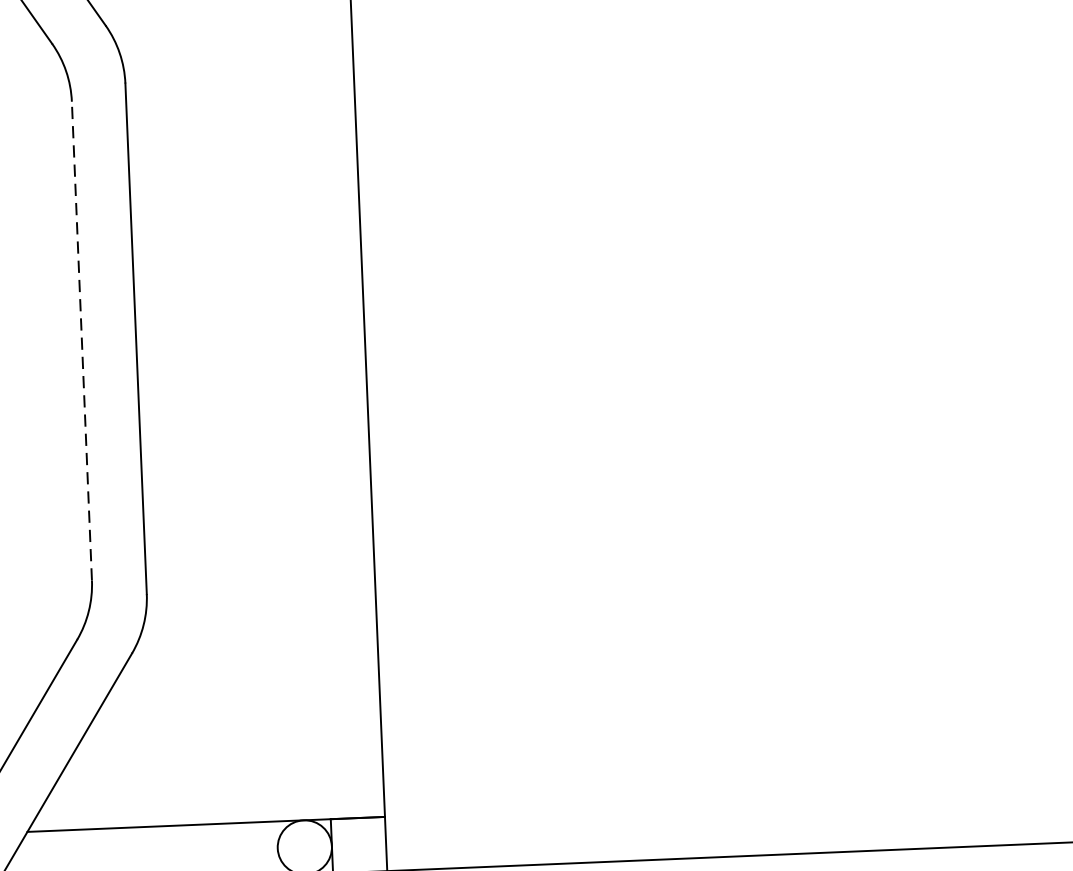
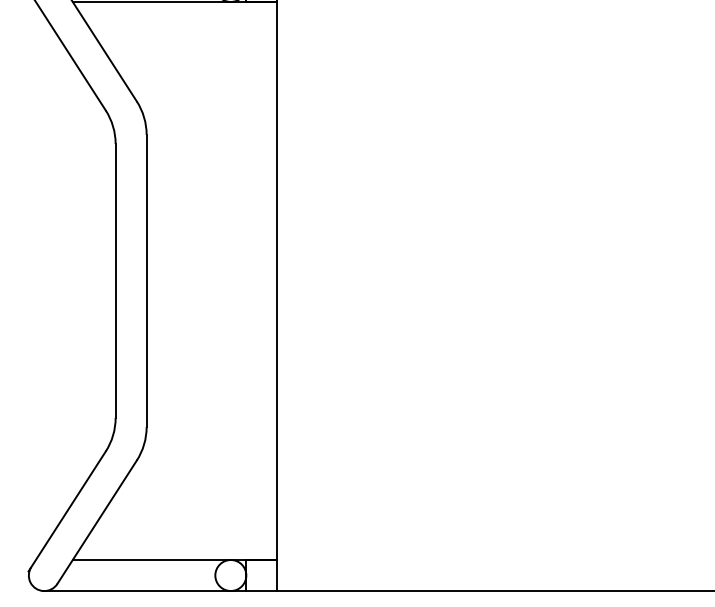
line: (81, 342) -> (115, 281), dashed -> solid

